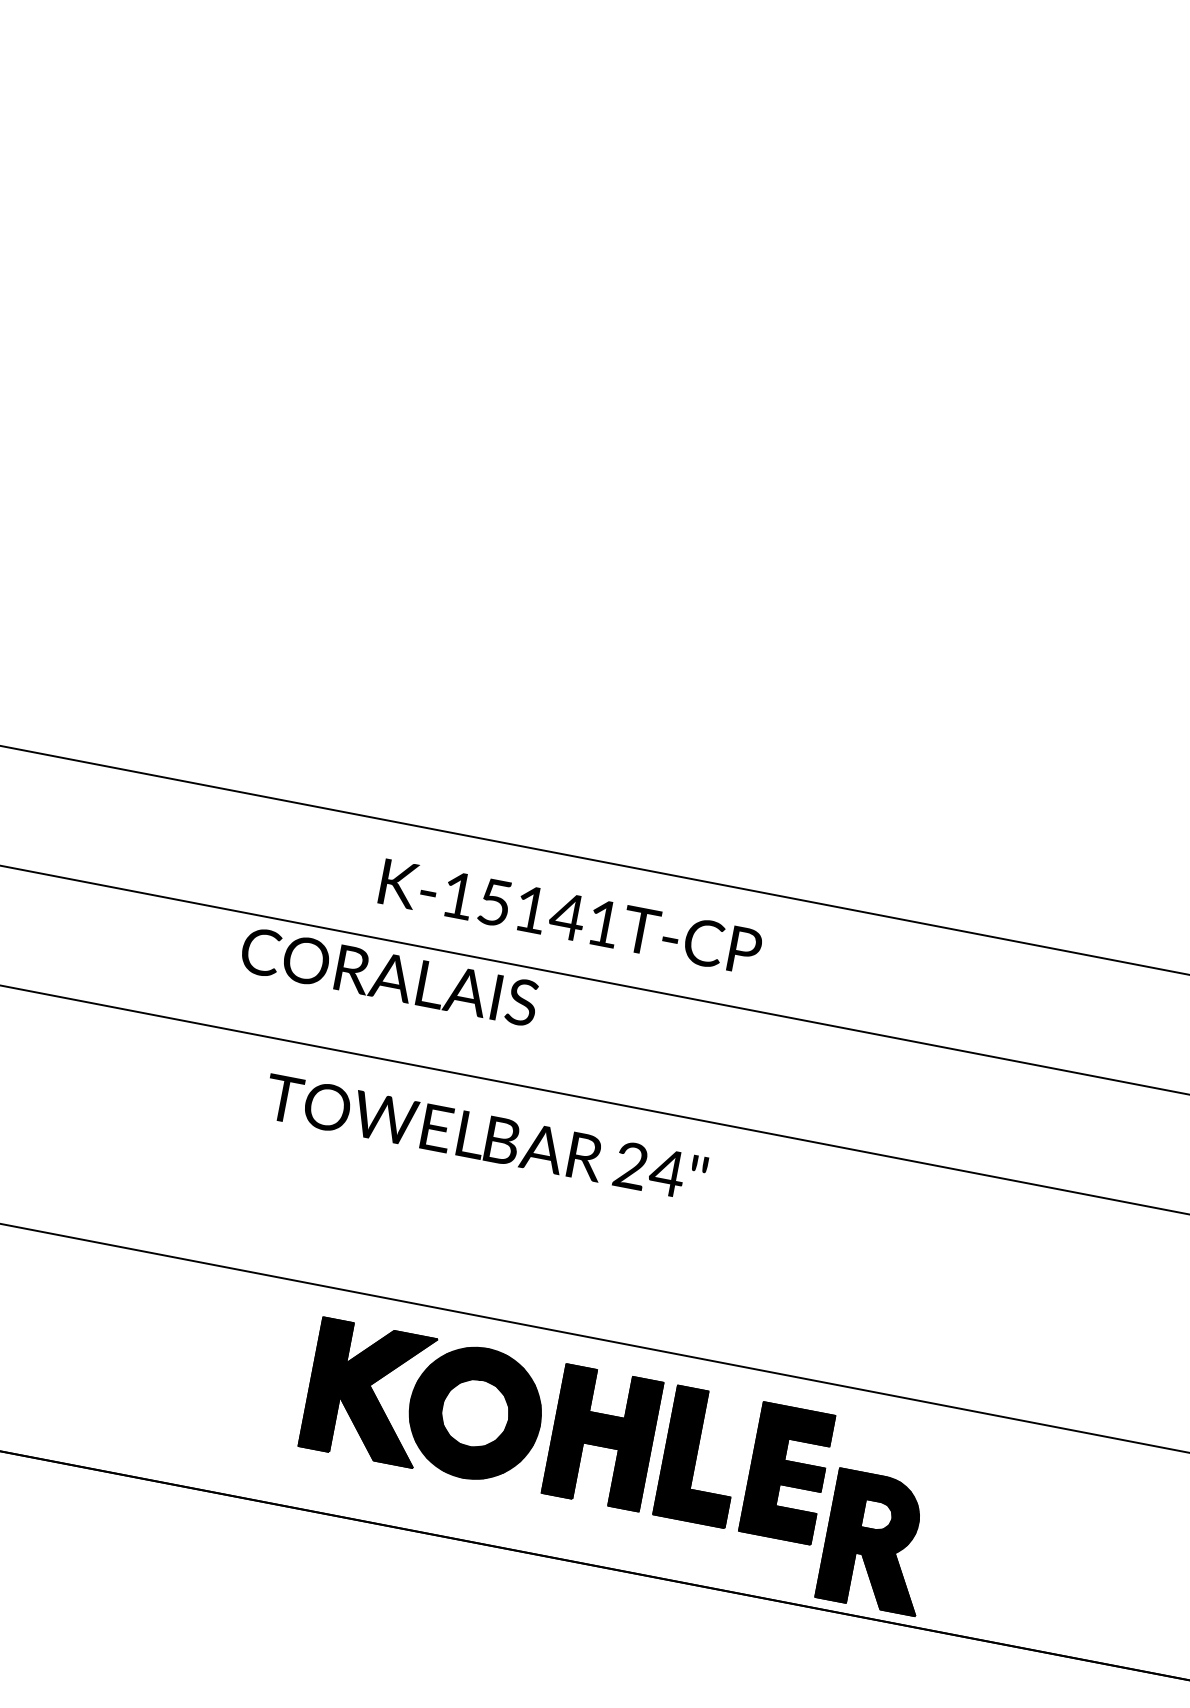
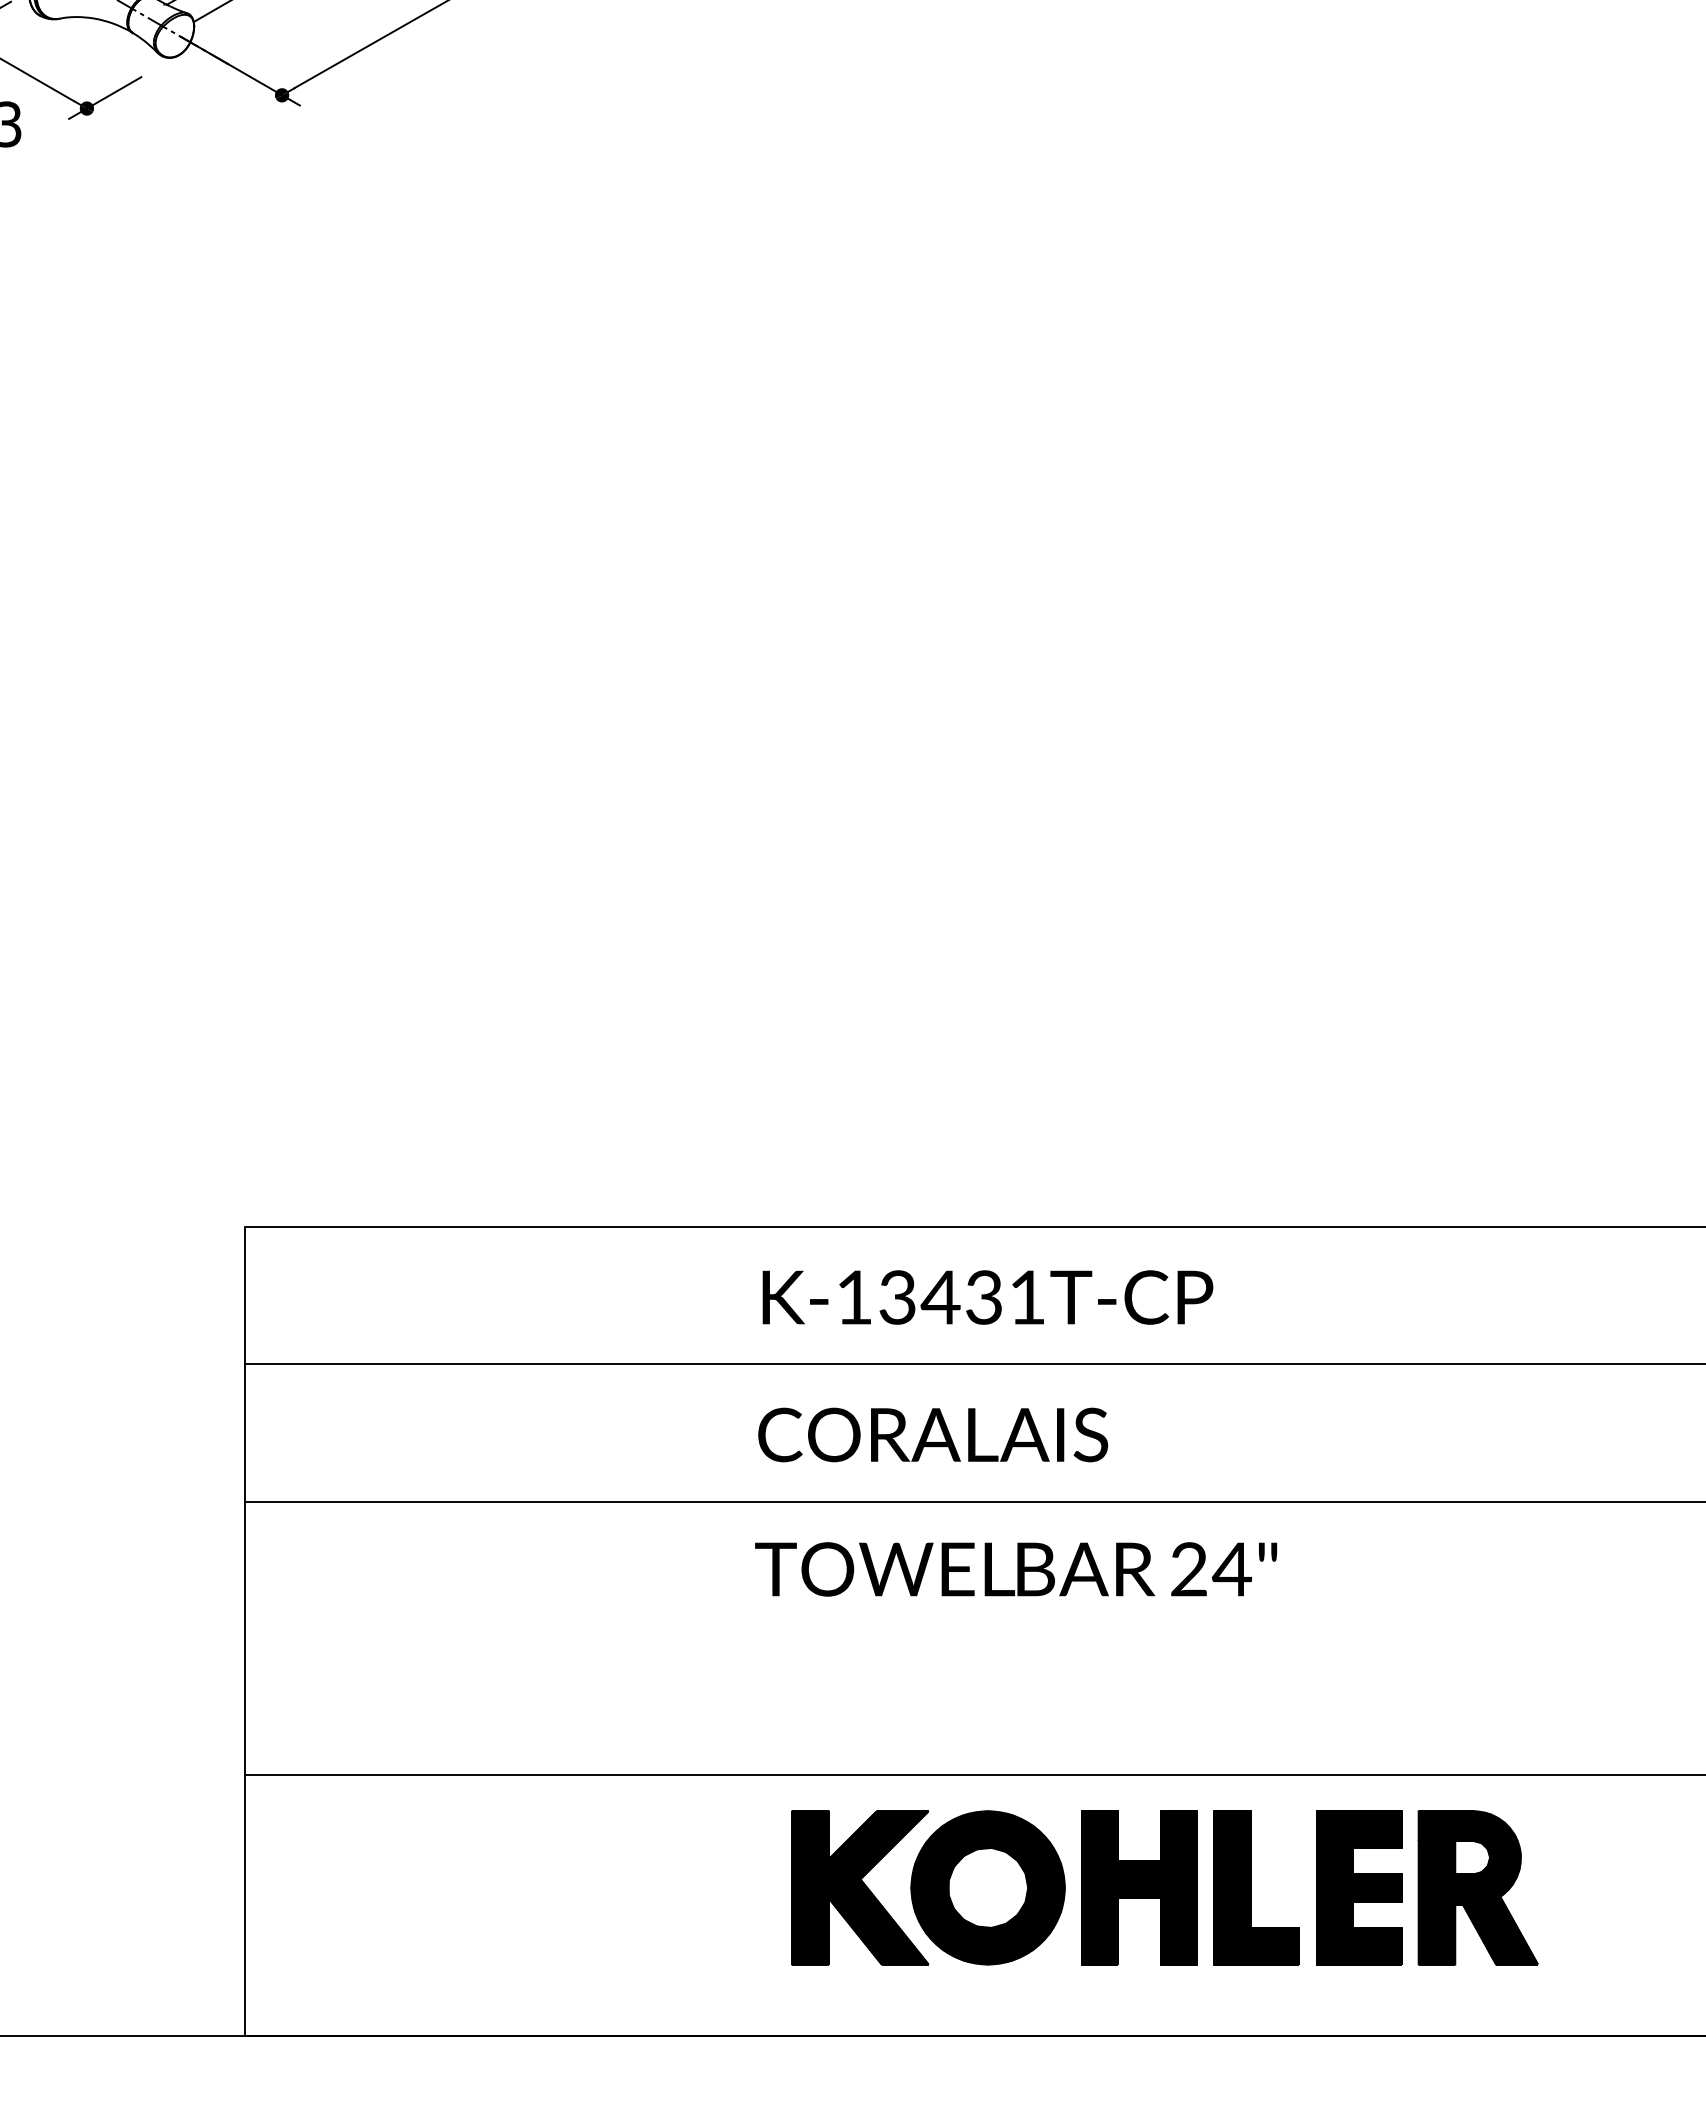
text: (531, 909) -> (941, 1297), K-15141T-CP -> K-13431T-CP
text: (389, 976) -> (933, 1434), moved
text: (486, 1137) -> (1016, 1569), moved
part: (877, 1541) -> (1477, 1887), moved

